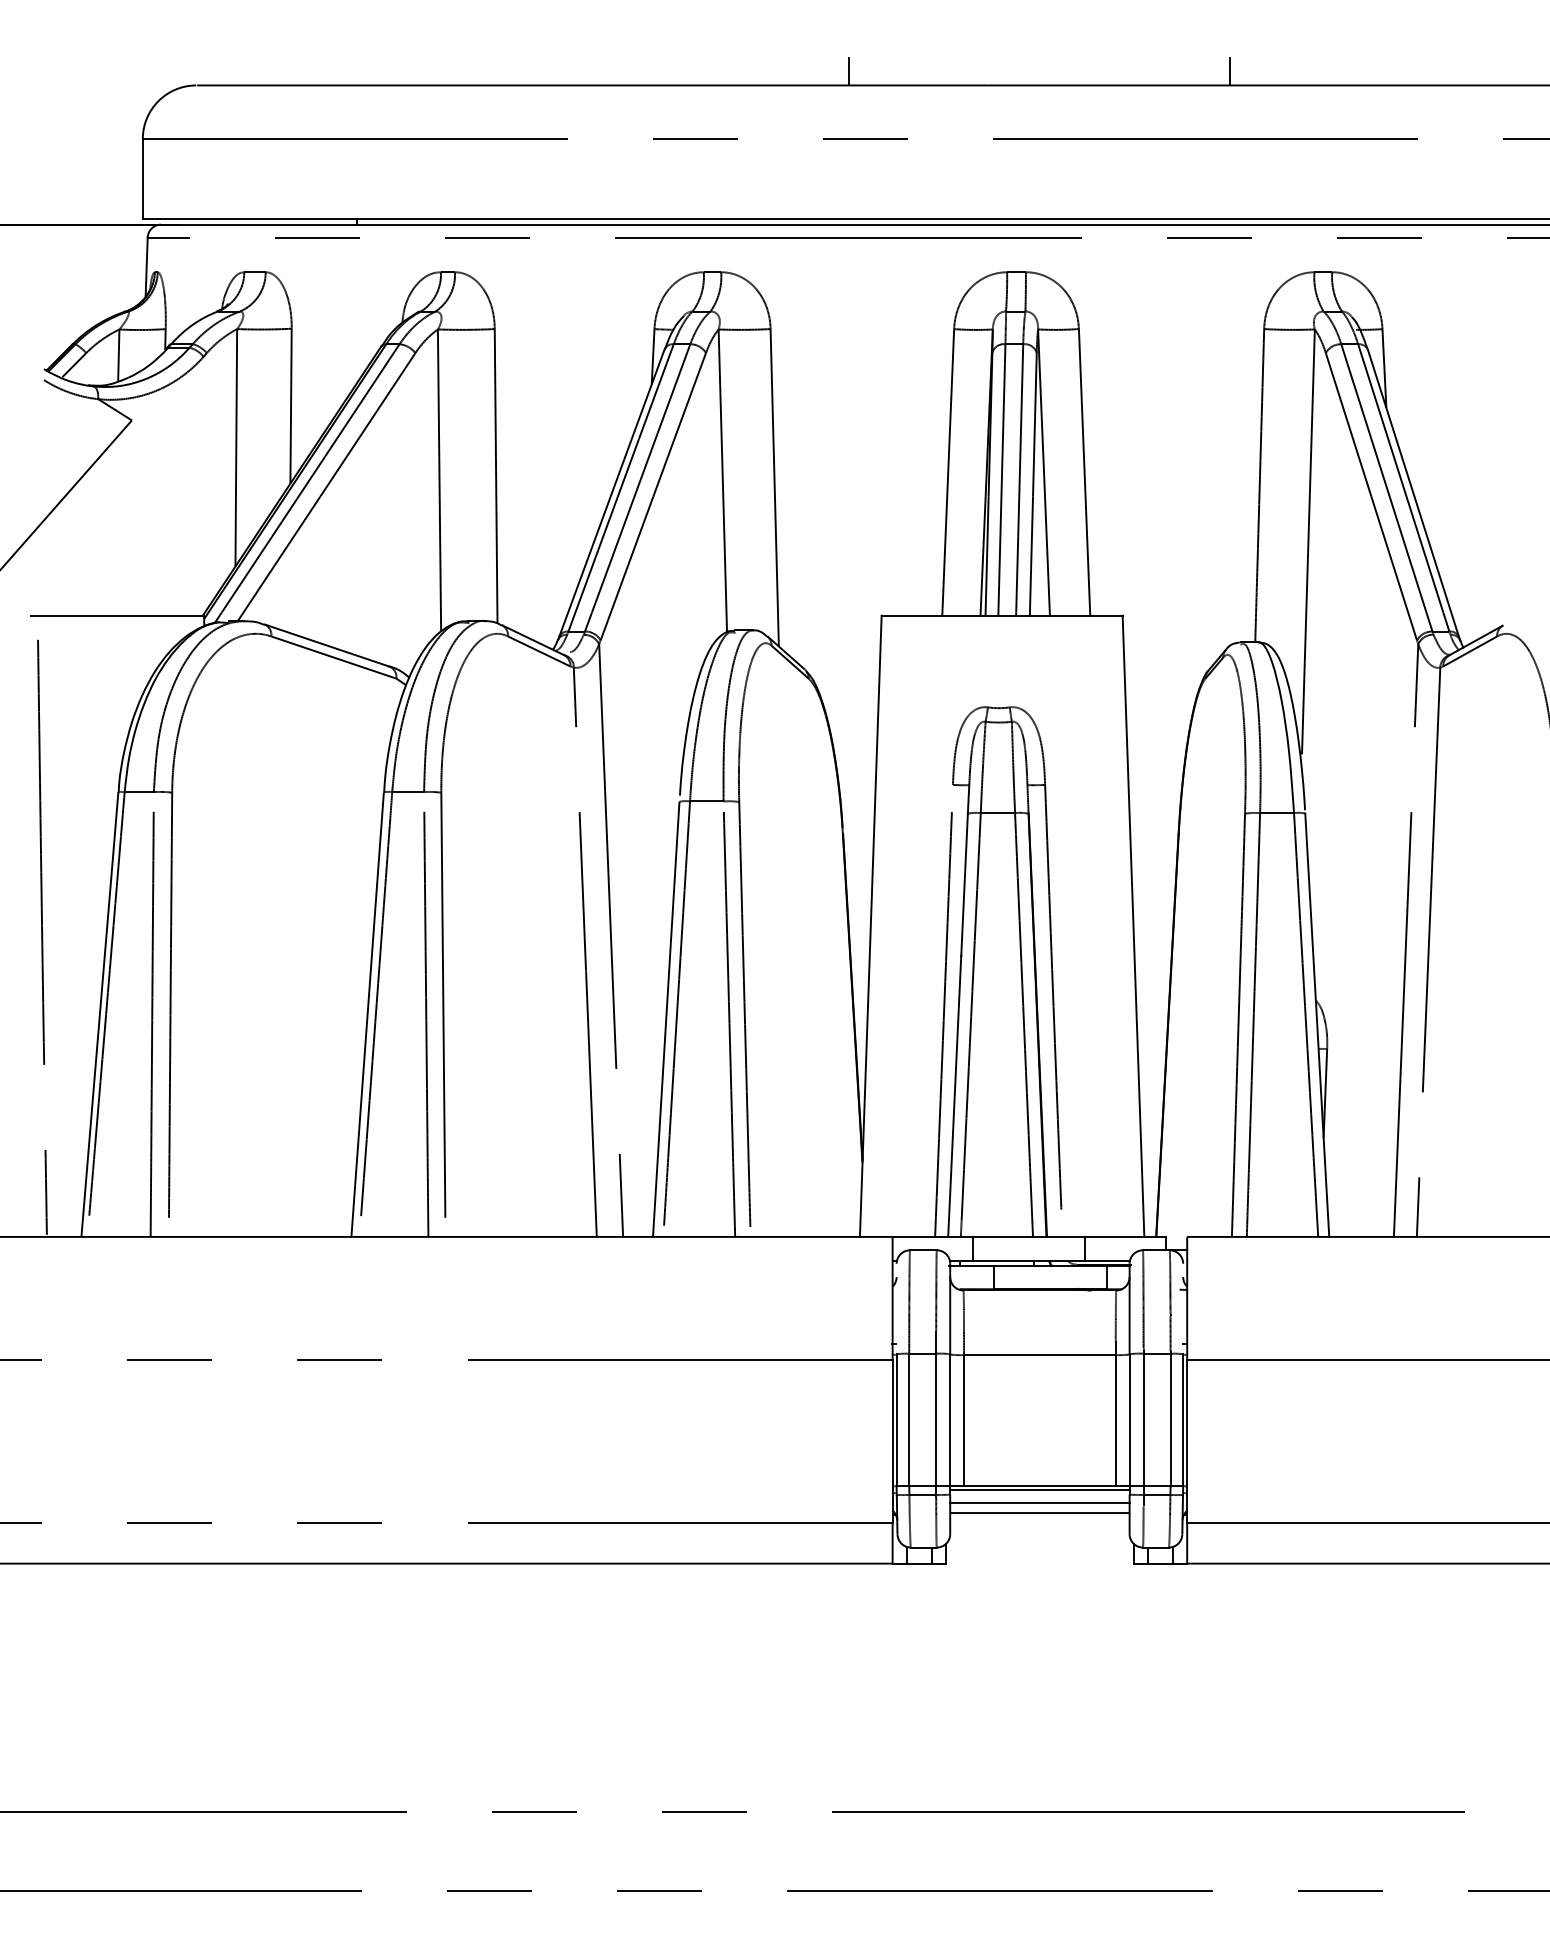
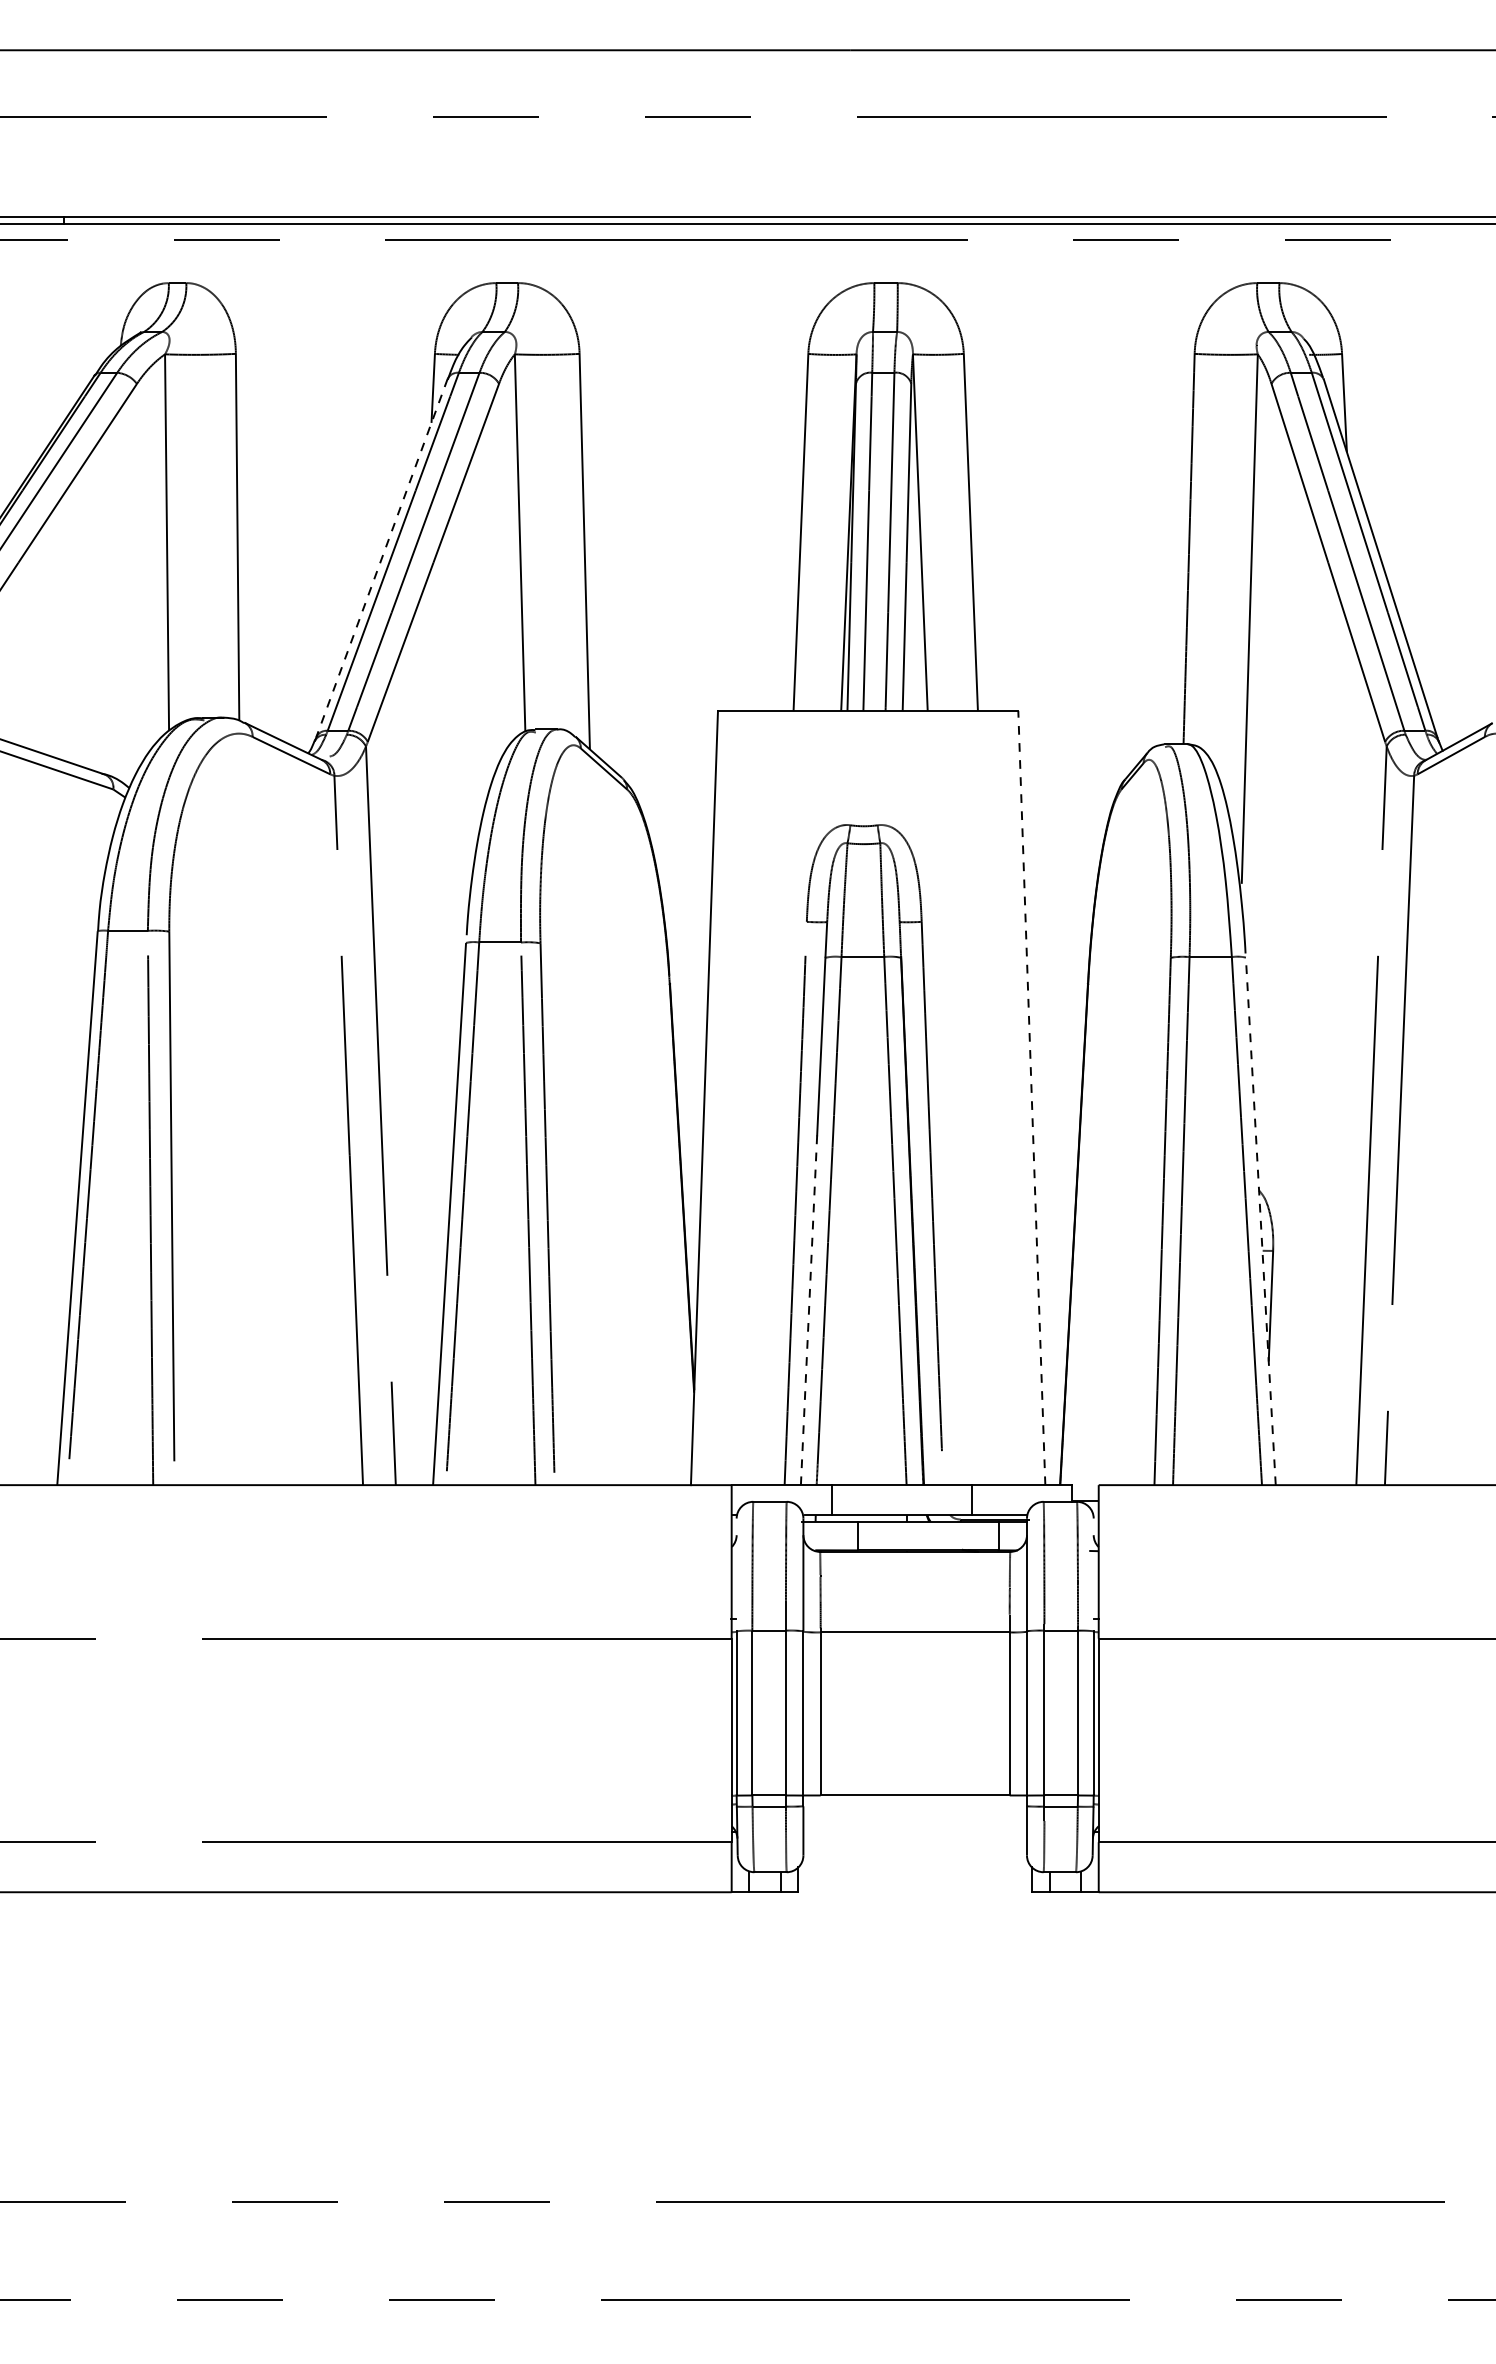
line: (849, 71) -> (677, 32), removed
line: (1230, 71) -> (1152, 32), removed
line: (611, 493) -> (381, 558), solid -> dashed
line: (1133, 926) -> (1031, 1098), solid -> dashed
line: (1317, 1024) -> (1261, 1220), solid -> dashed
line: (954, 1096) -> (808, 1310), solid -> dashed
line: (1039, 1489) -> (914, 1799), removed
line: (1039, 1503) -> (914, 1817), removed
line: (1039, 1513) -> (914, 1829), removed

